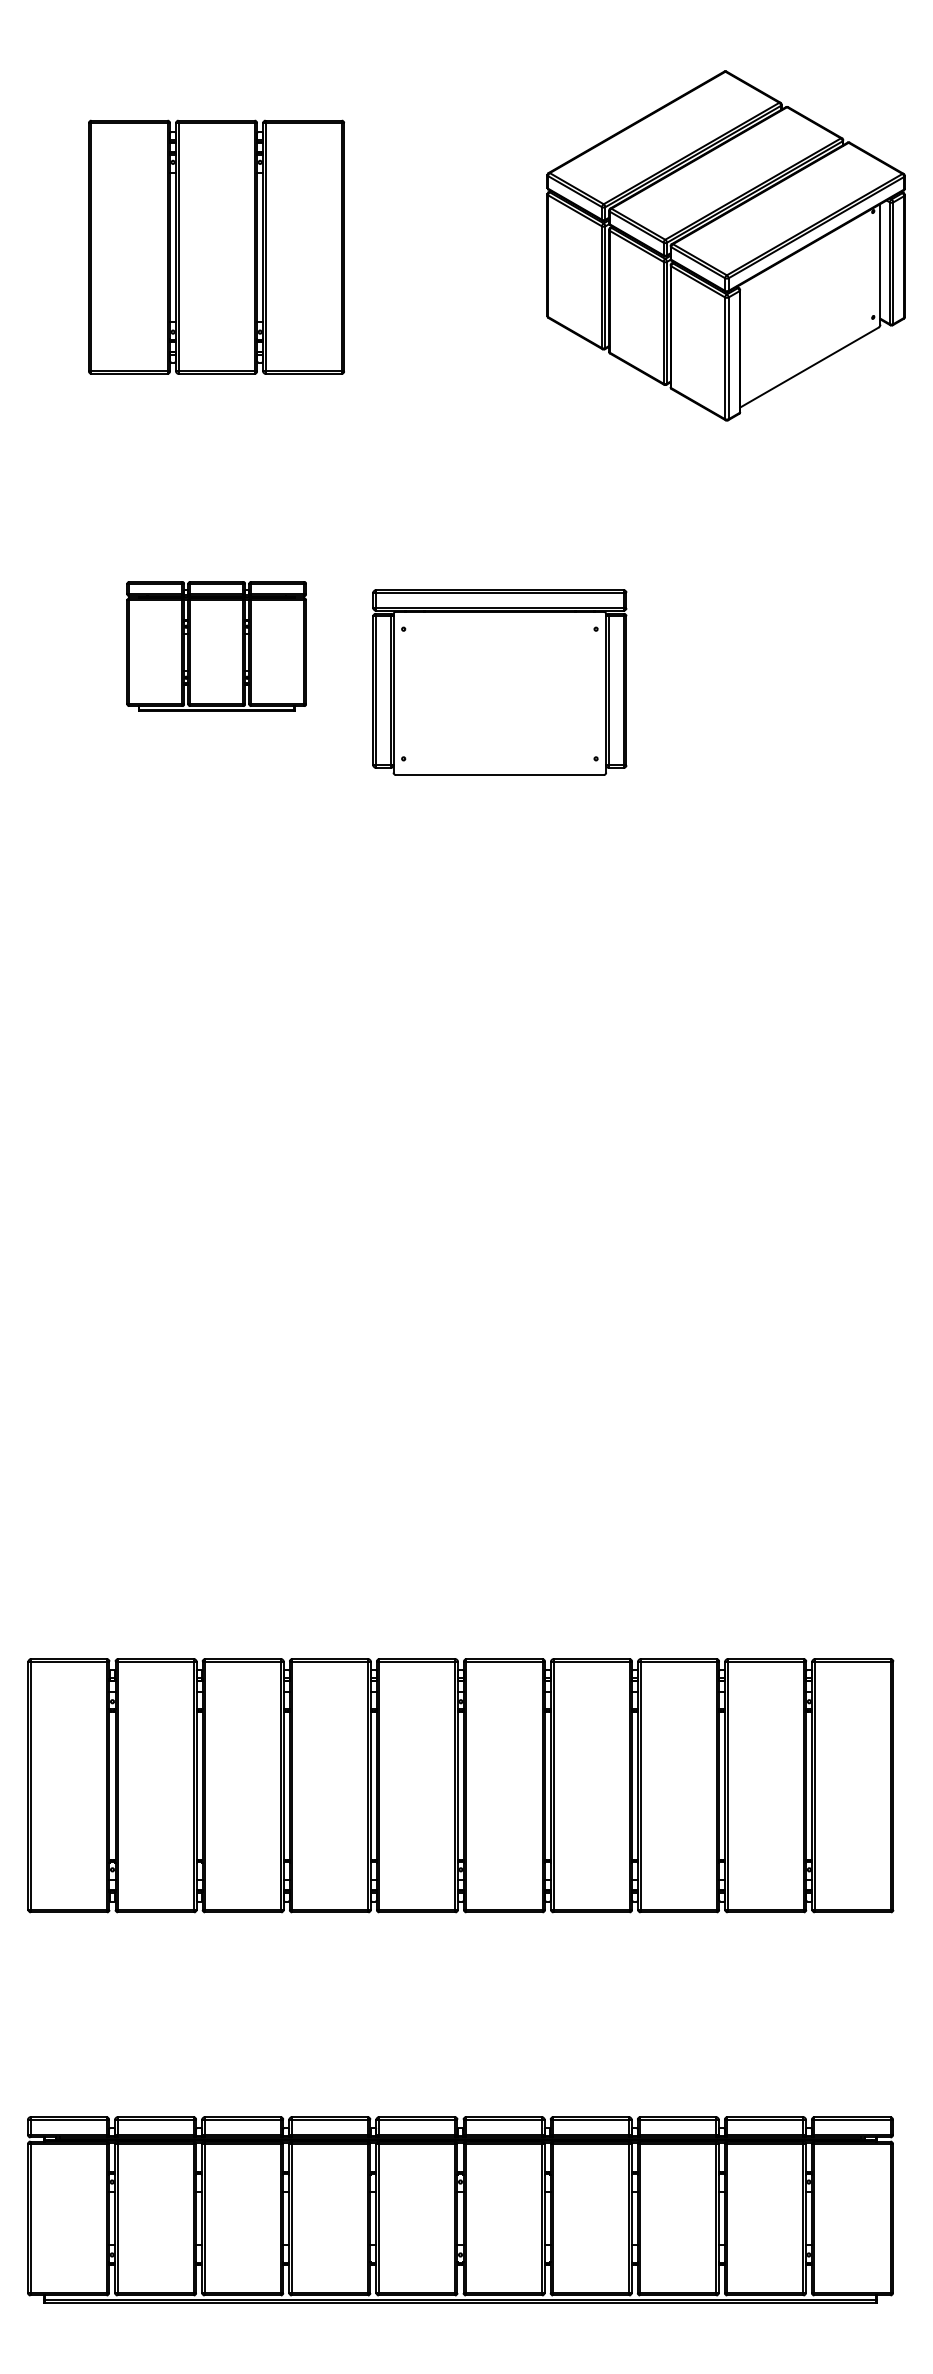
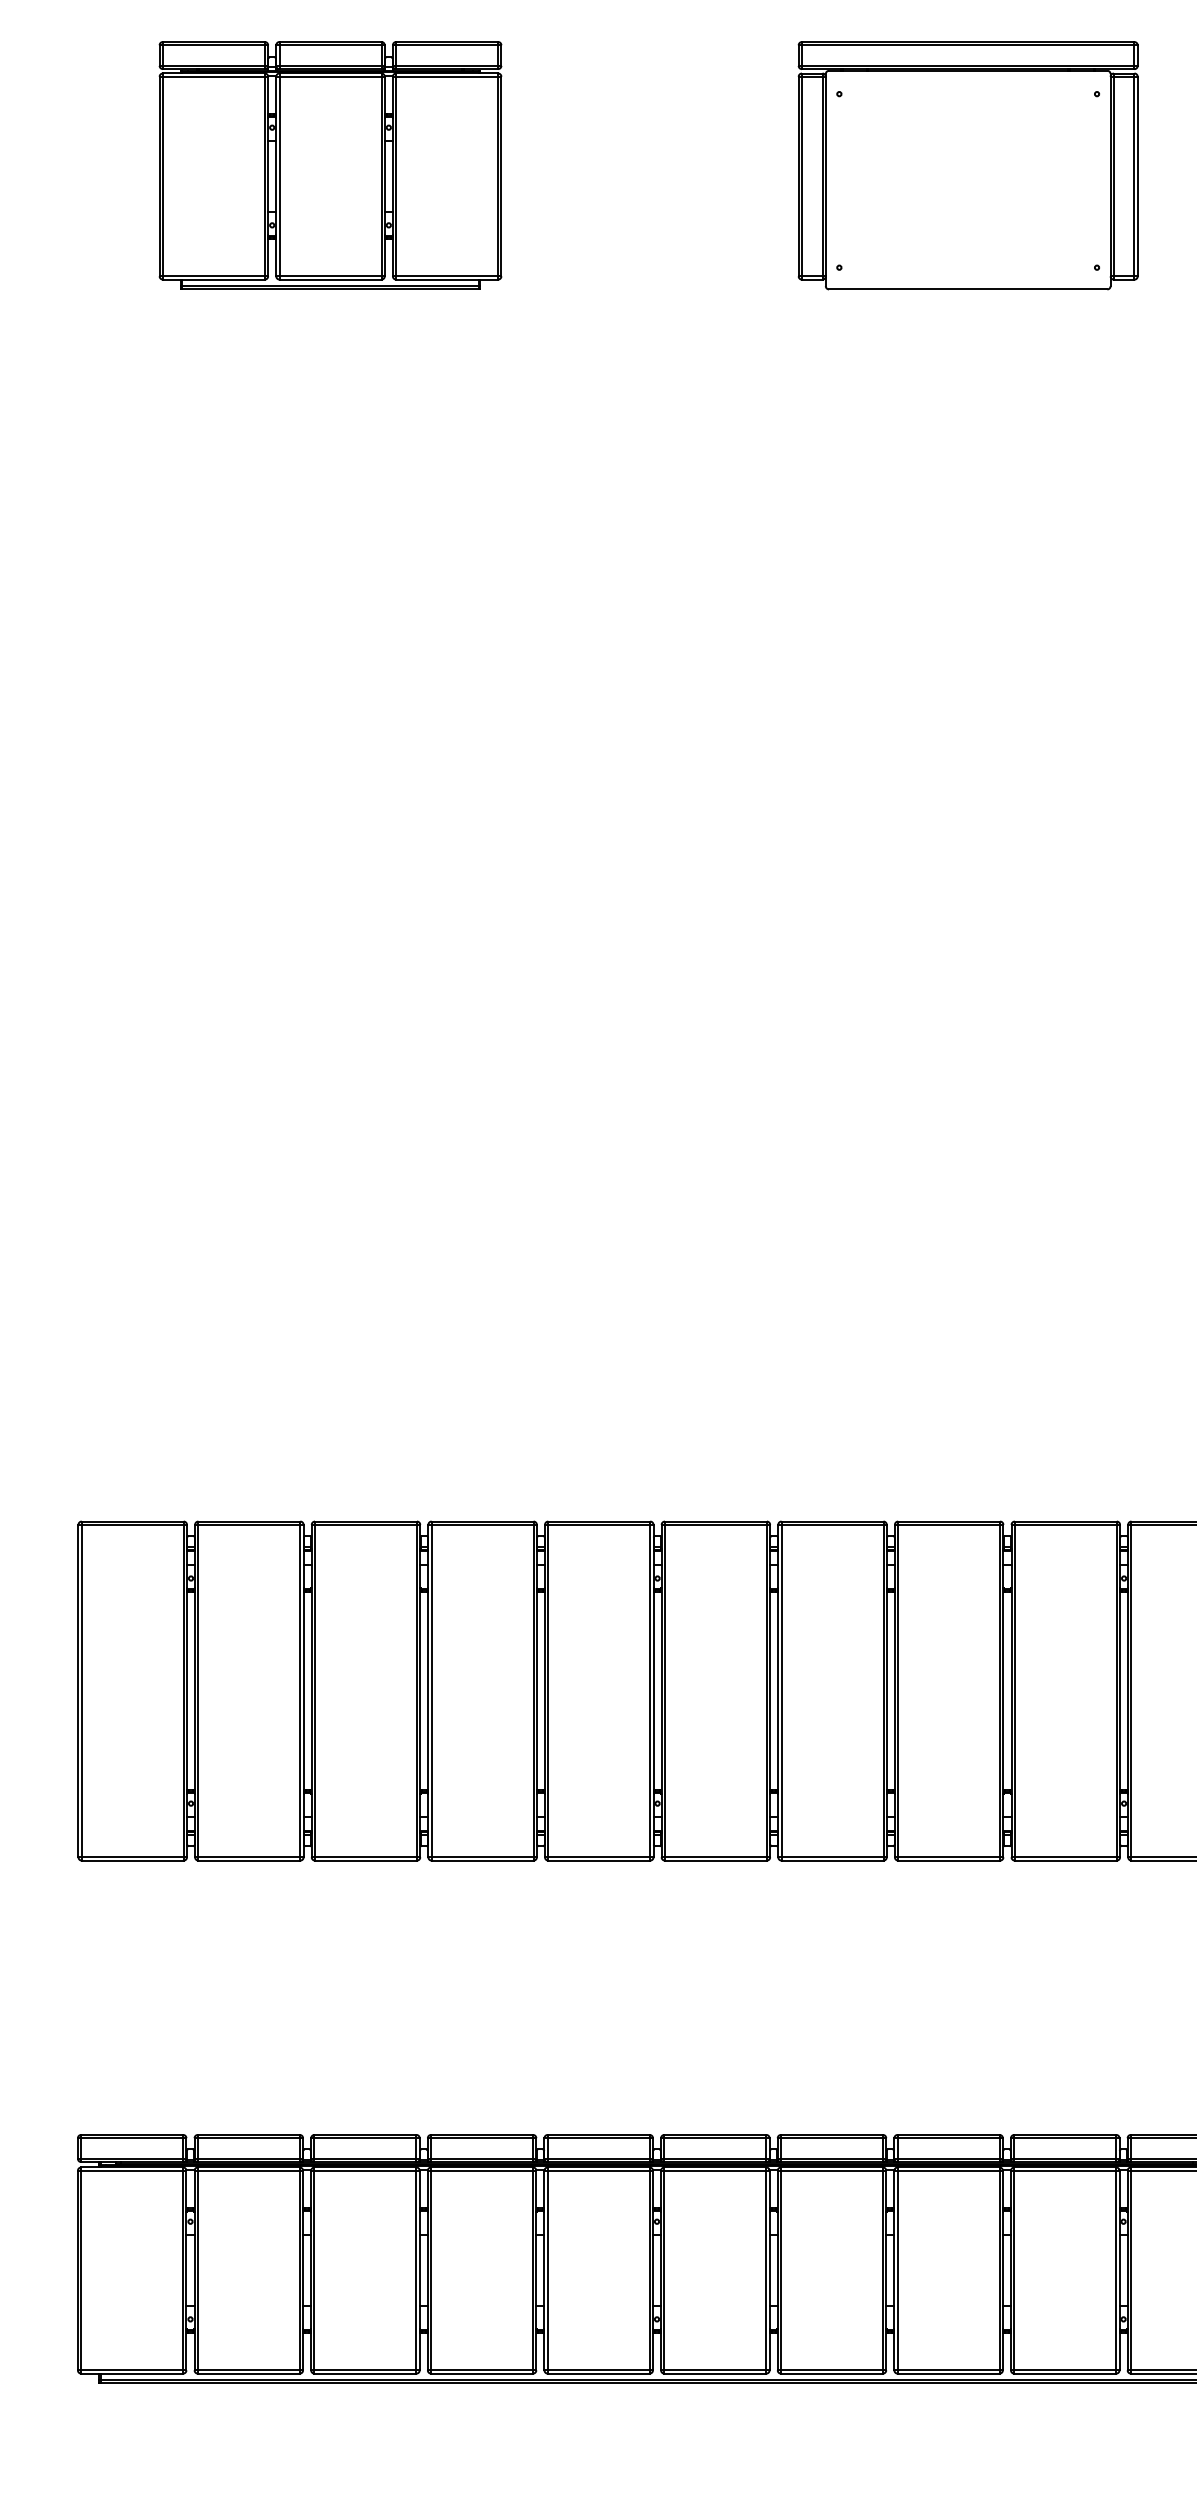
part: (216, 646) -> (330, 165), size x1.43
part: (499, 682) -> (967, 165), moved

